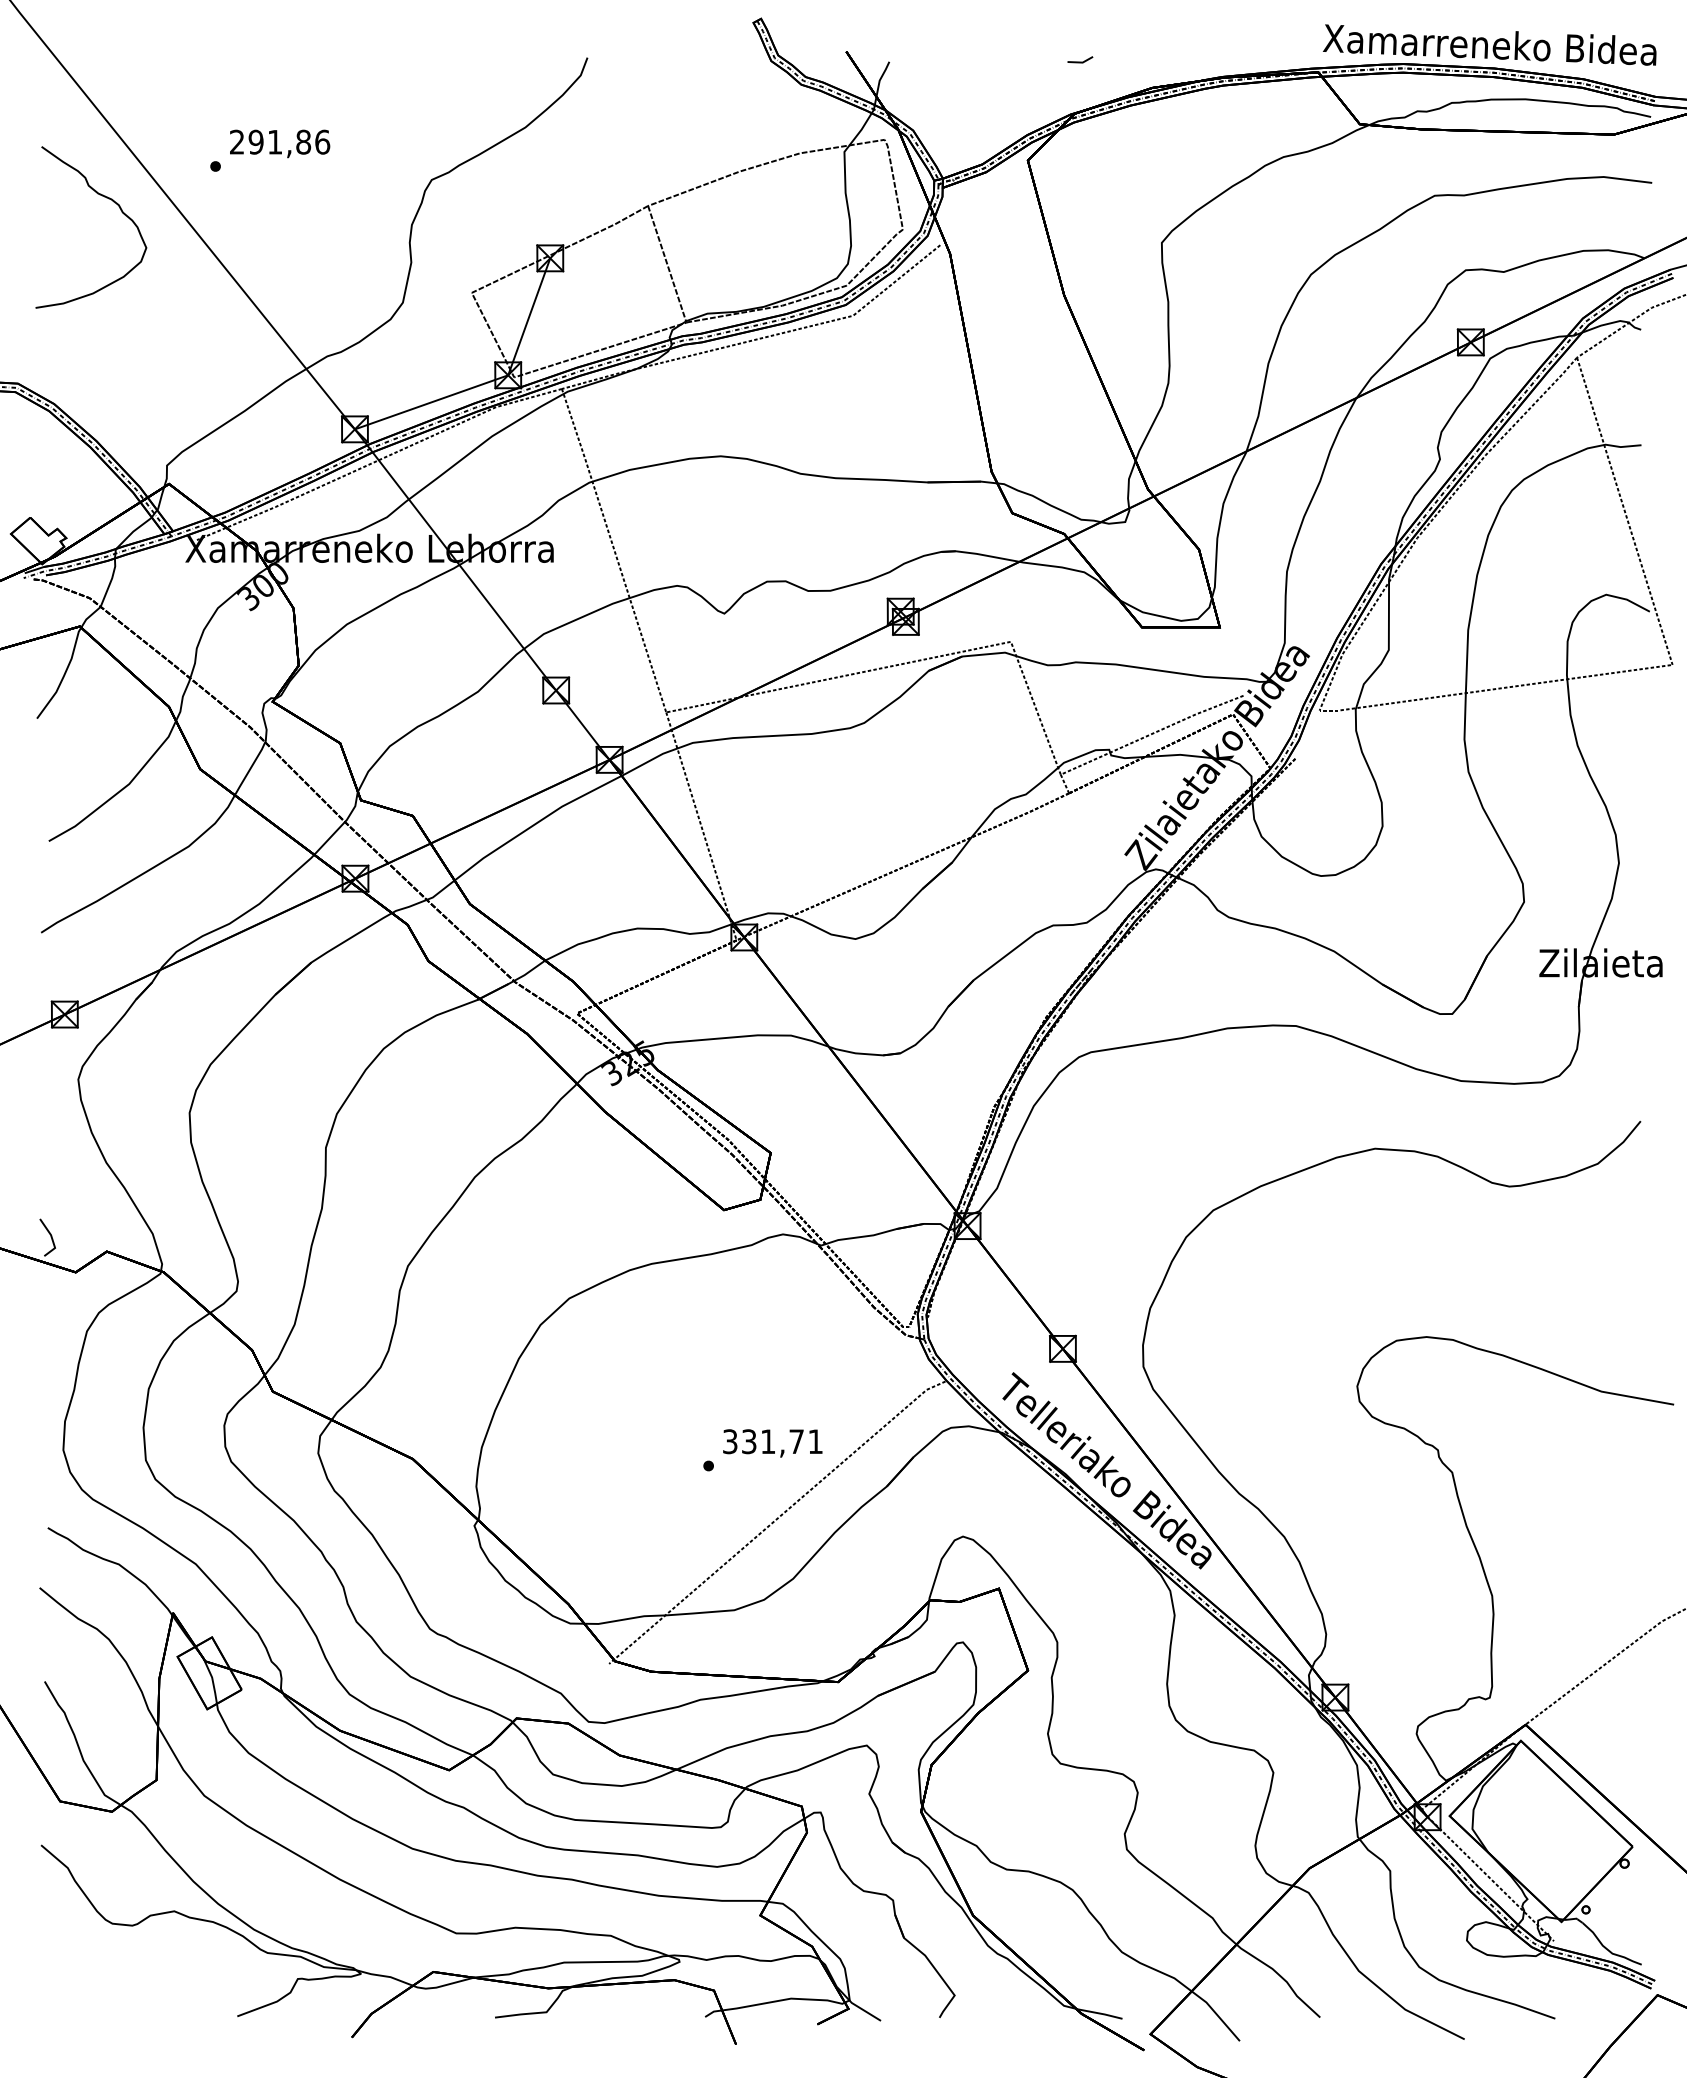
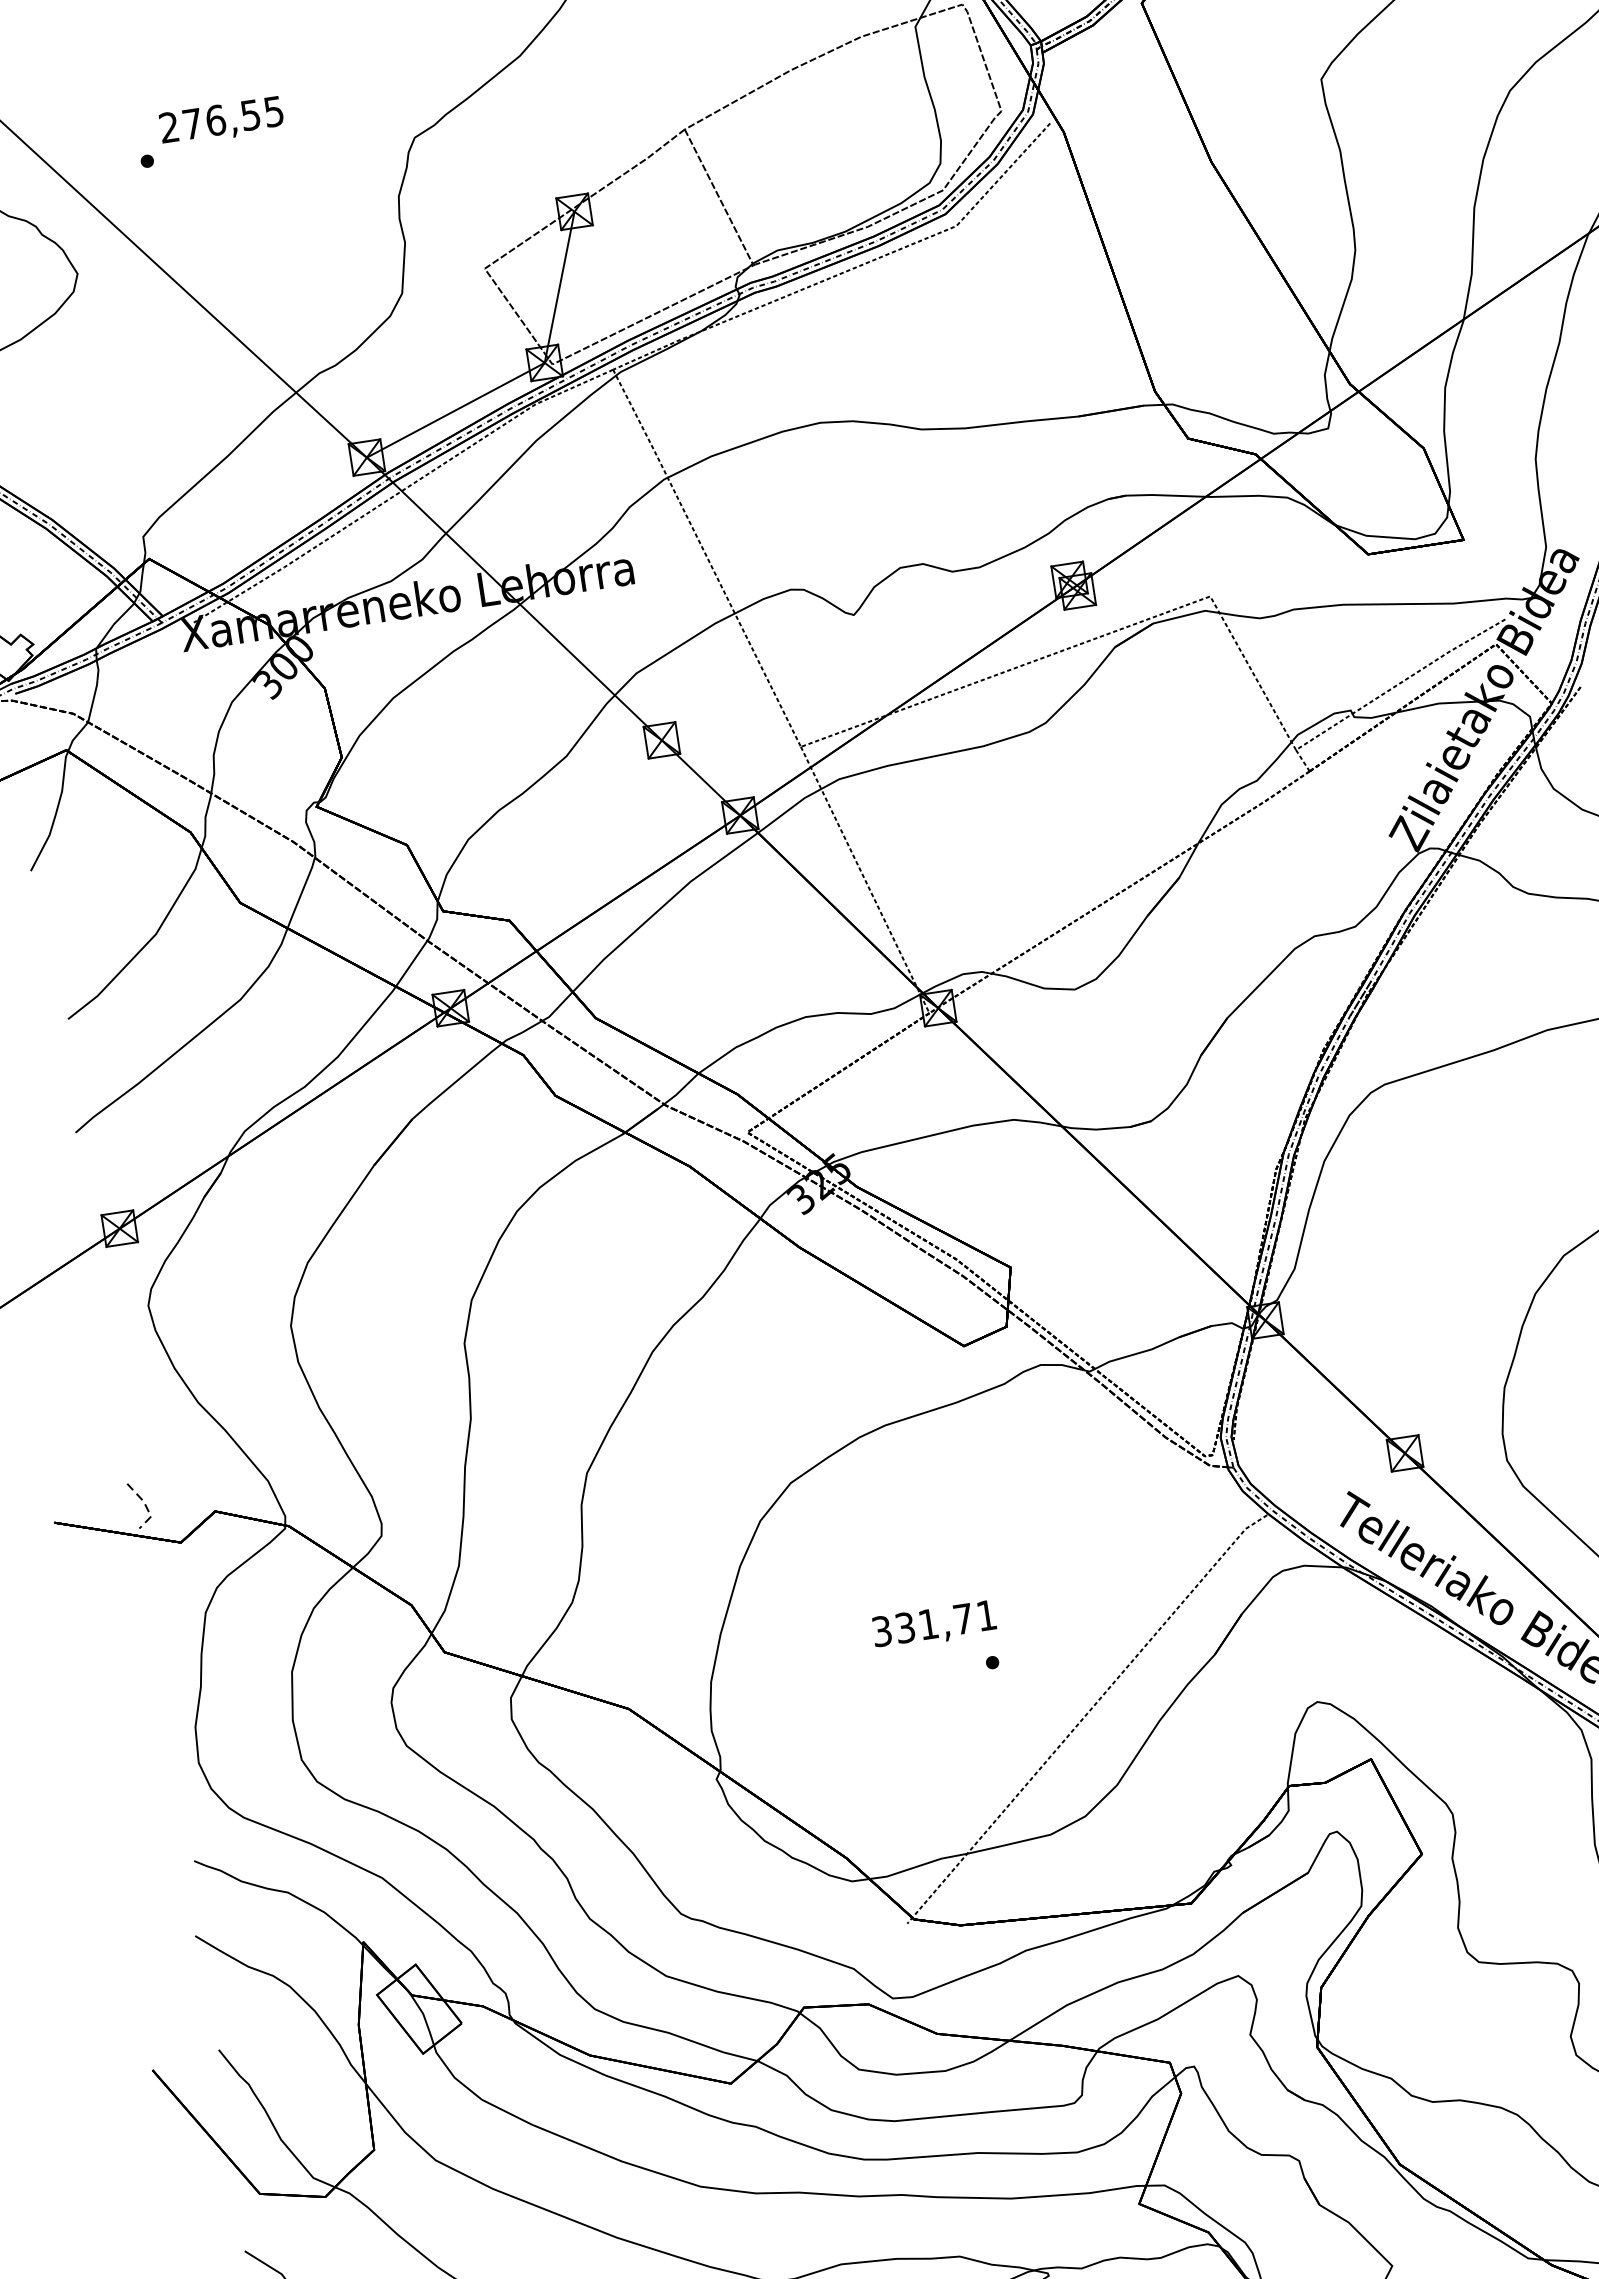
text: (289, 141) -> (233, 116), 291,86 -> 276,55
line: (52, 1238) -> (146, 1505), solid -> dashed
text: (772, 1443) -> (934, 1625), moved

